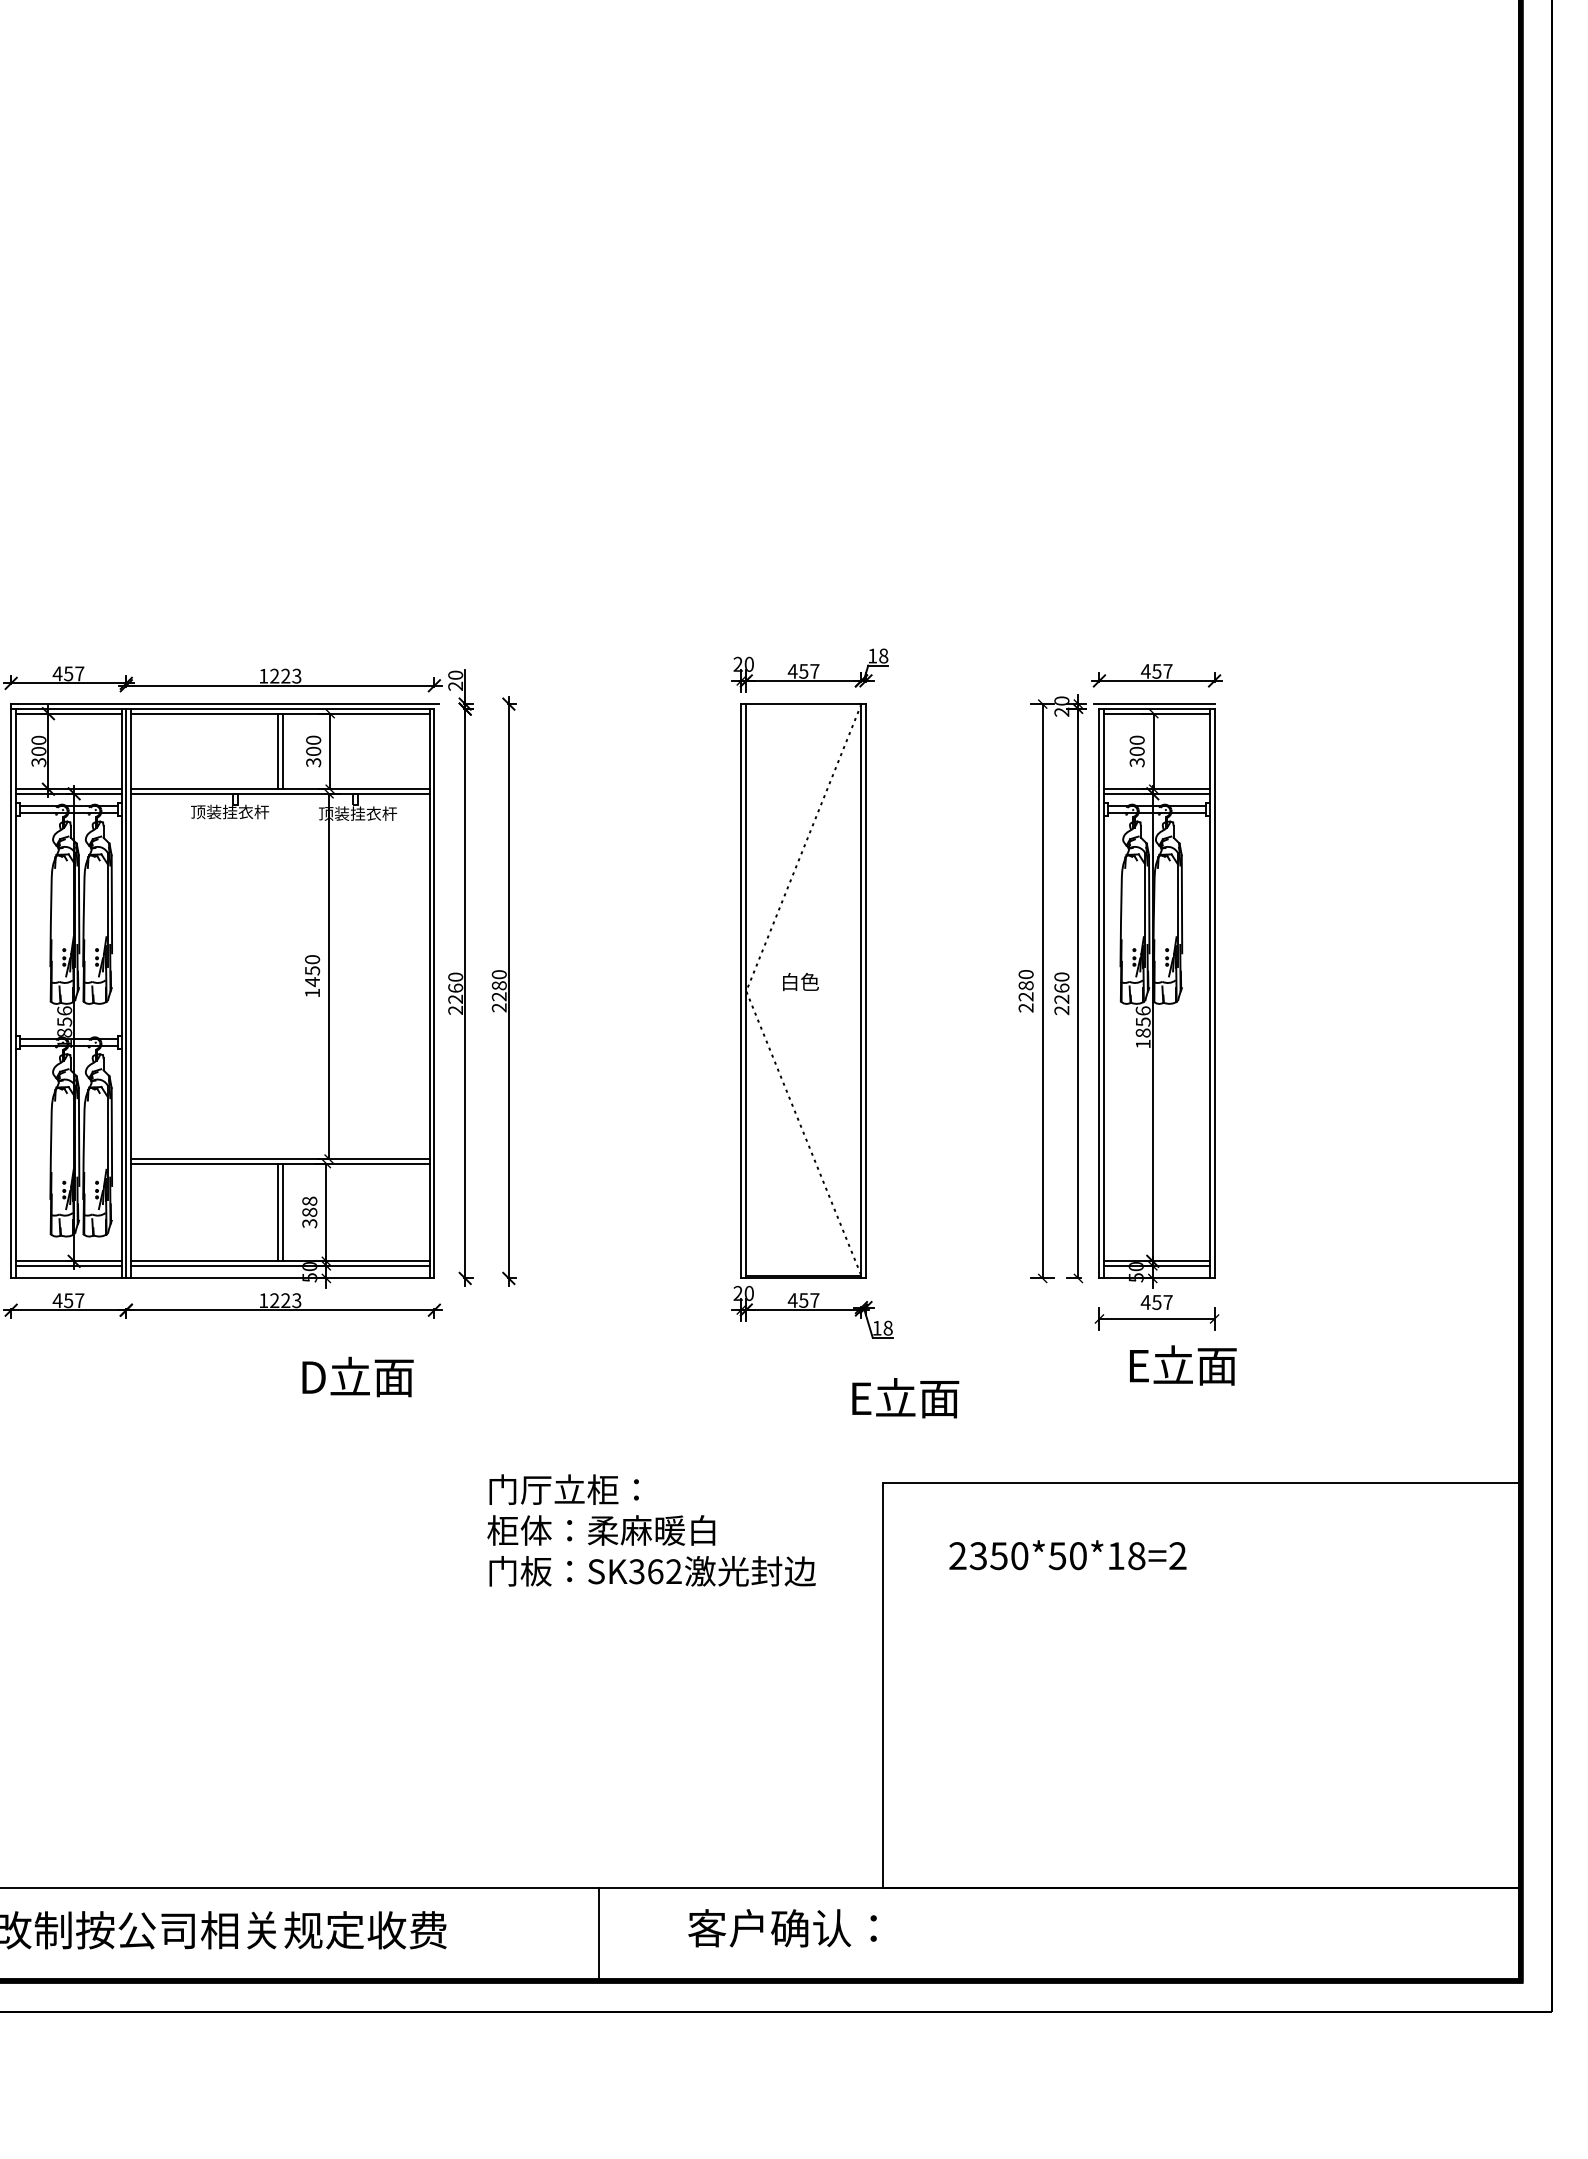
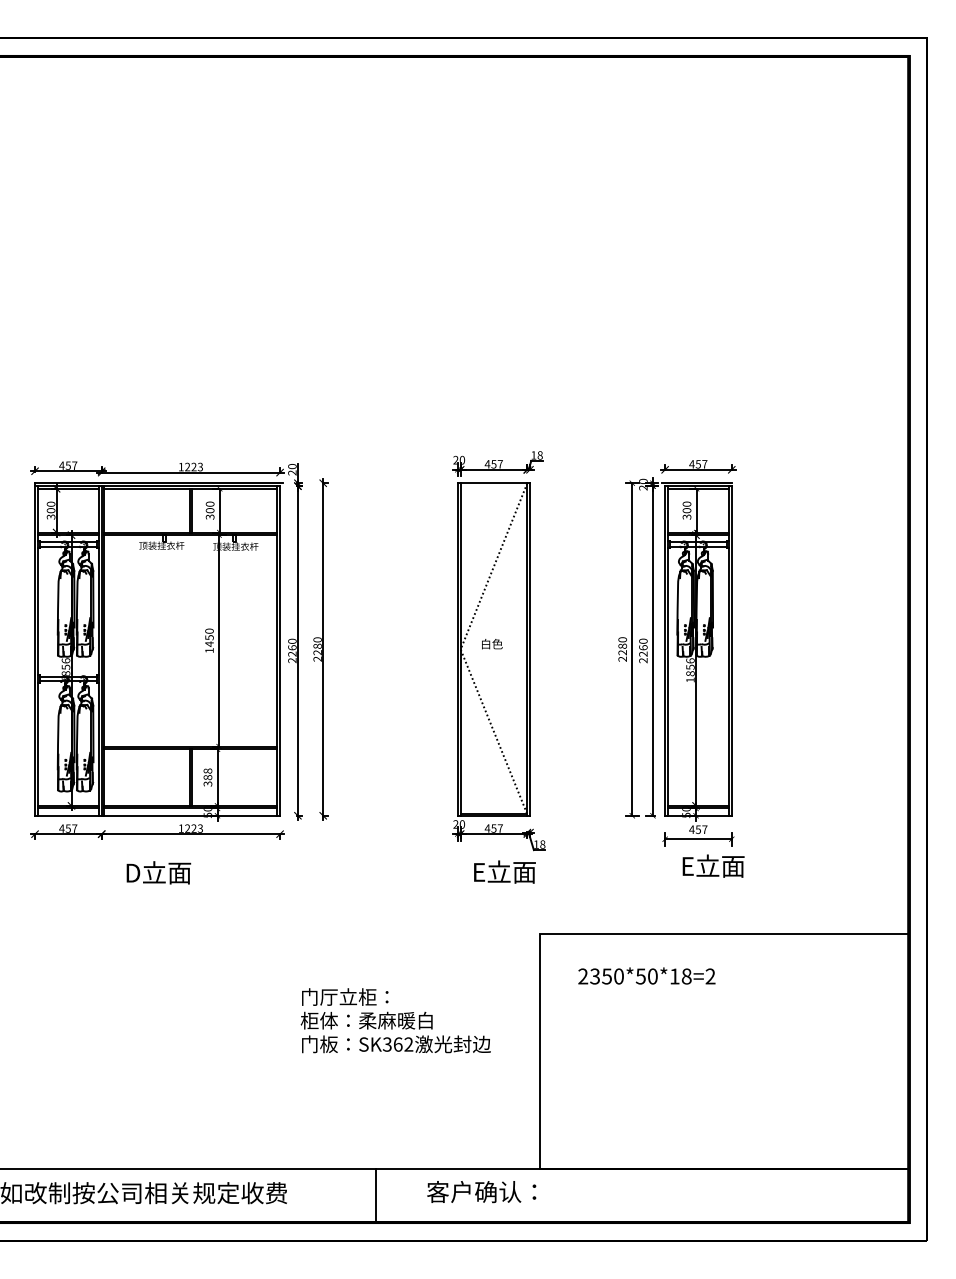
text: (357, 1376) -> (158, 872), moved
text: (904, 1397) -> (504, 871), moved
text: (651, 1530) -> (395, 1020), moved

